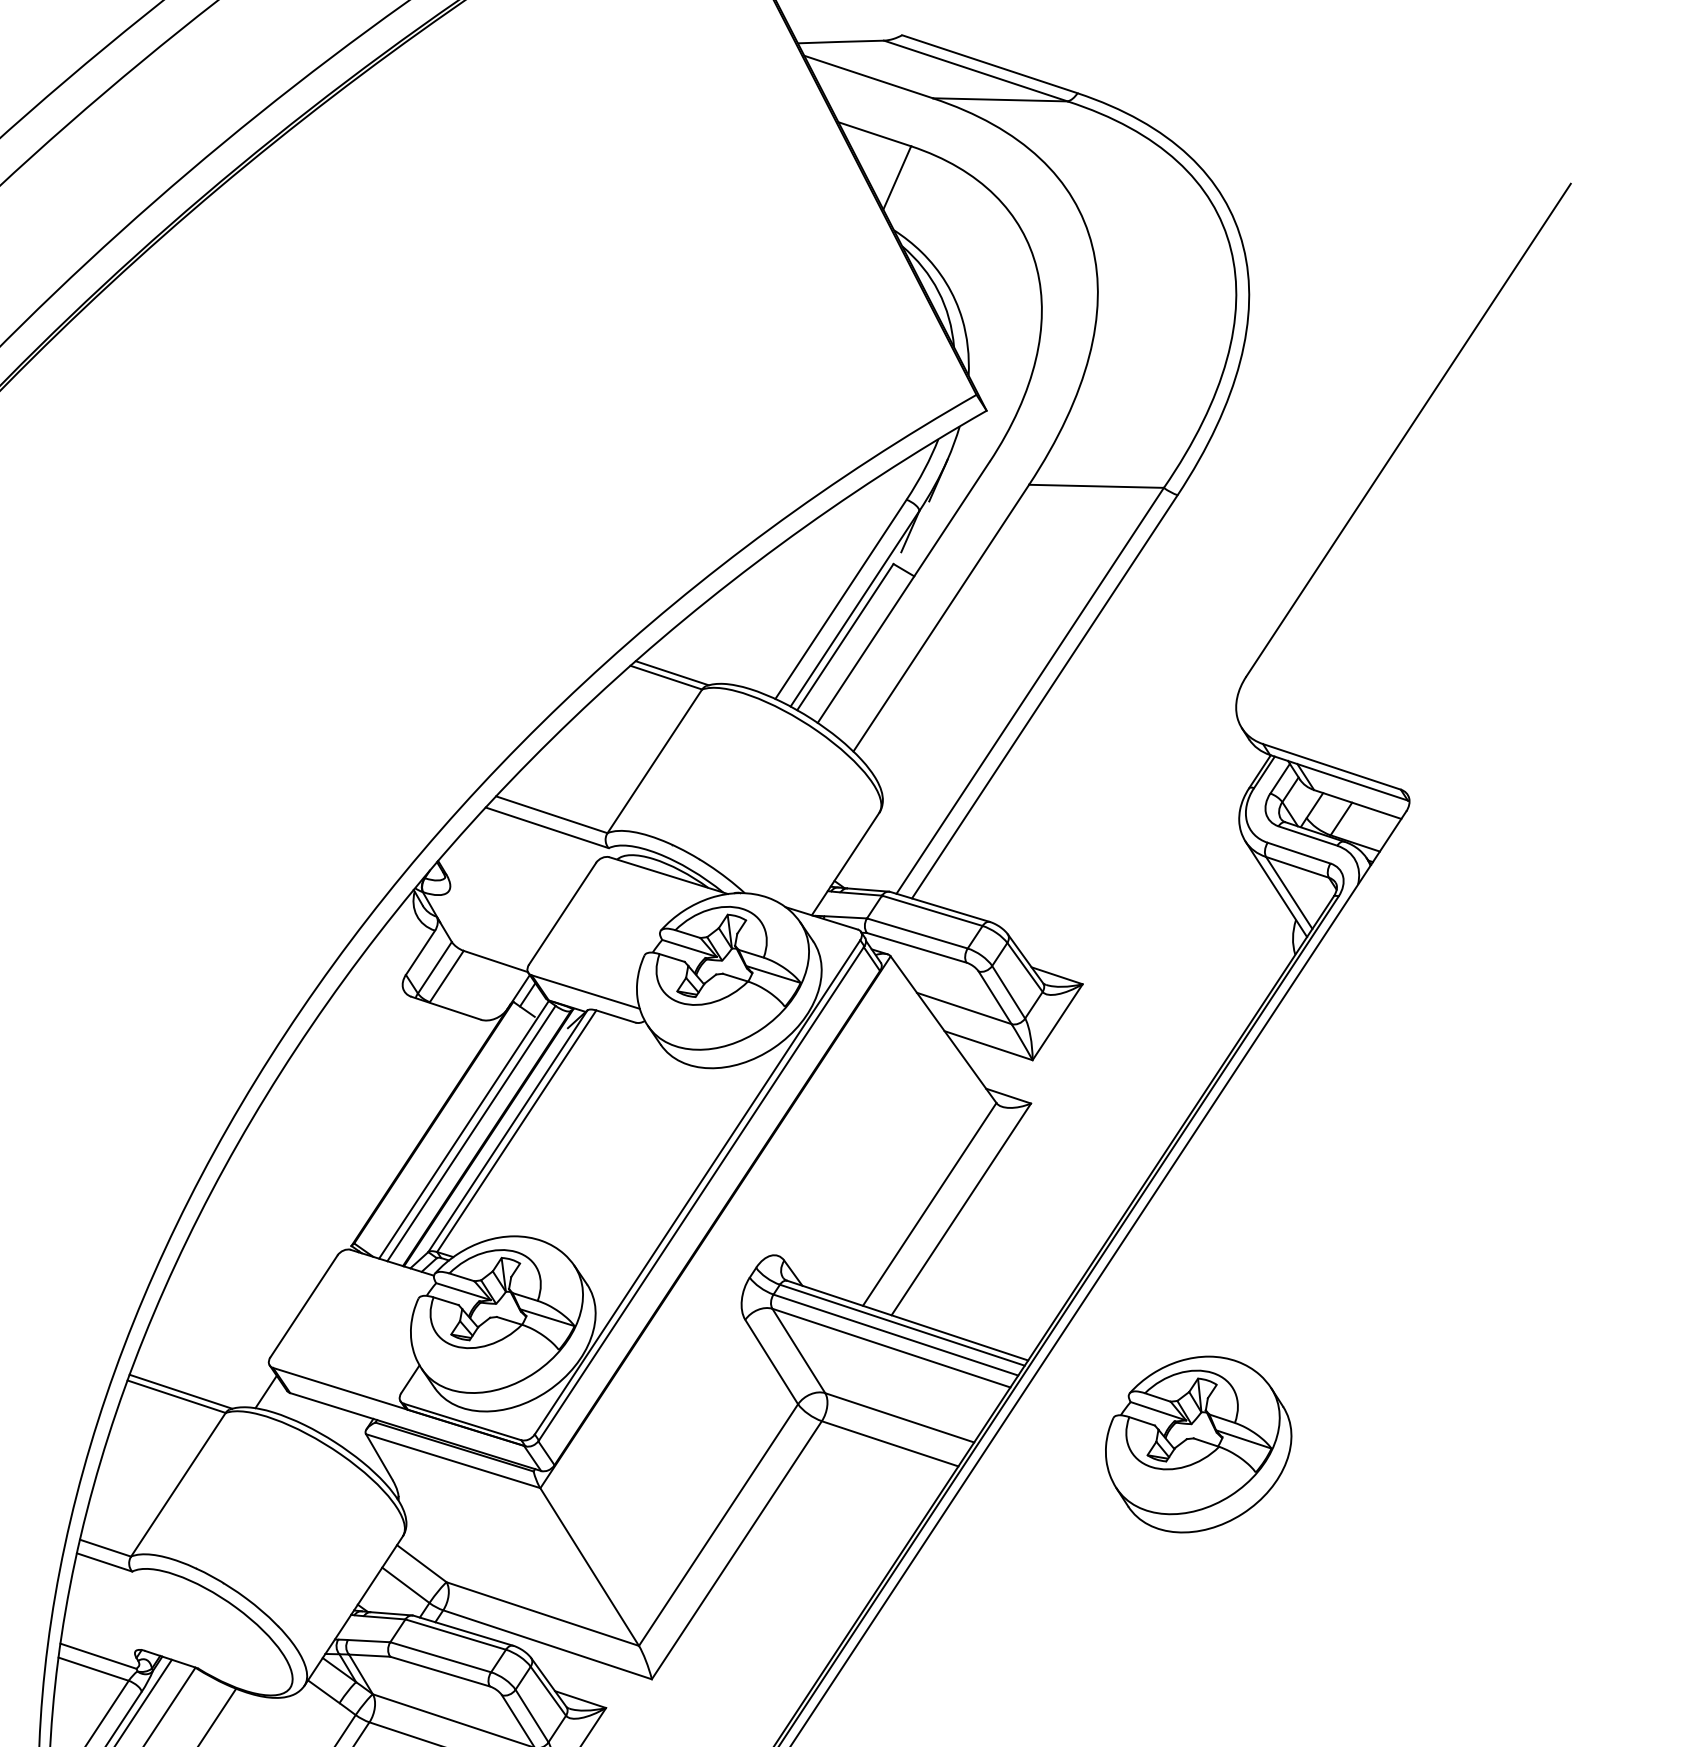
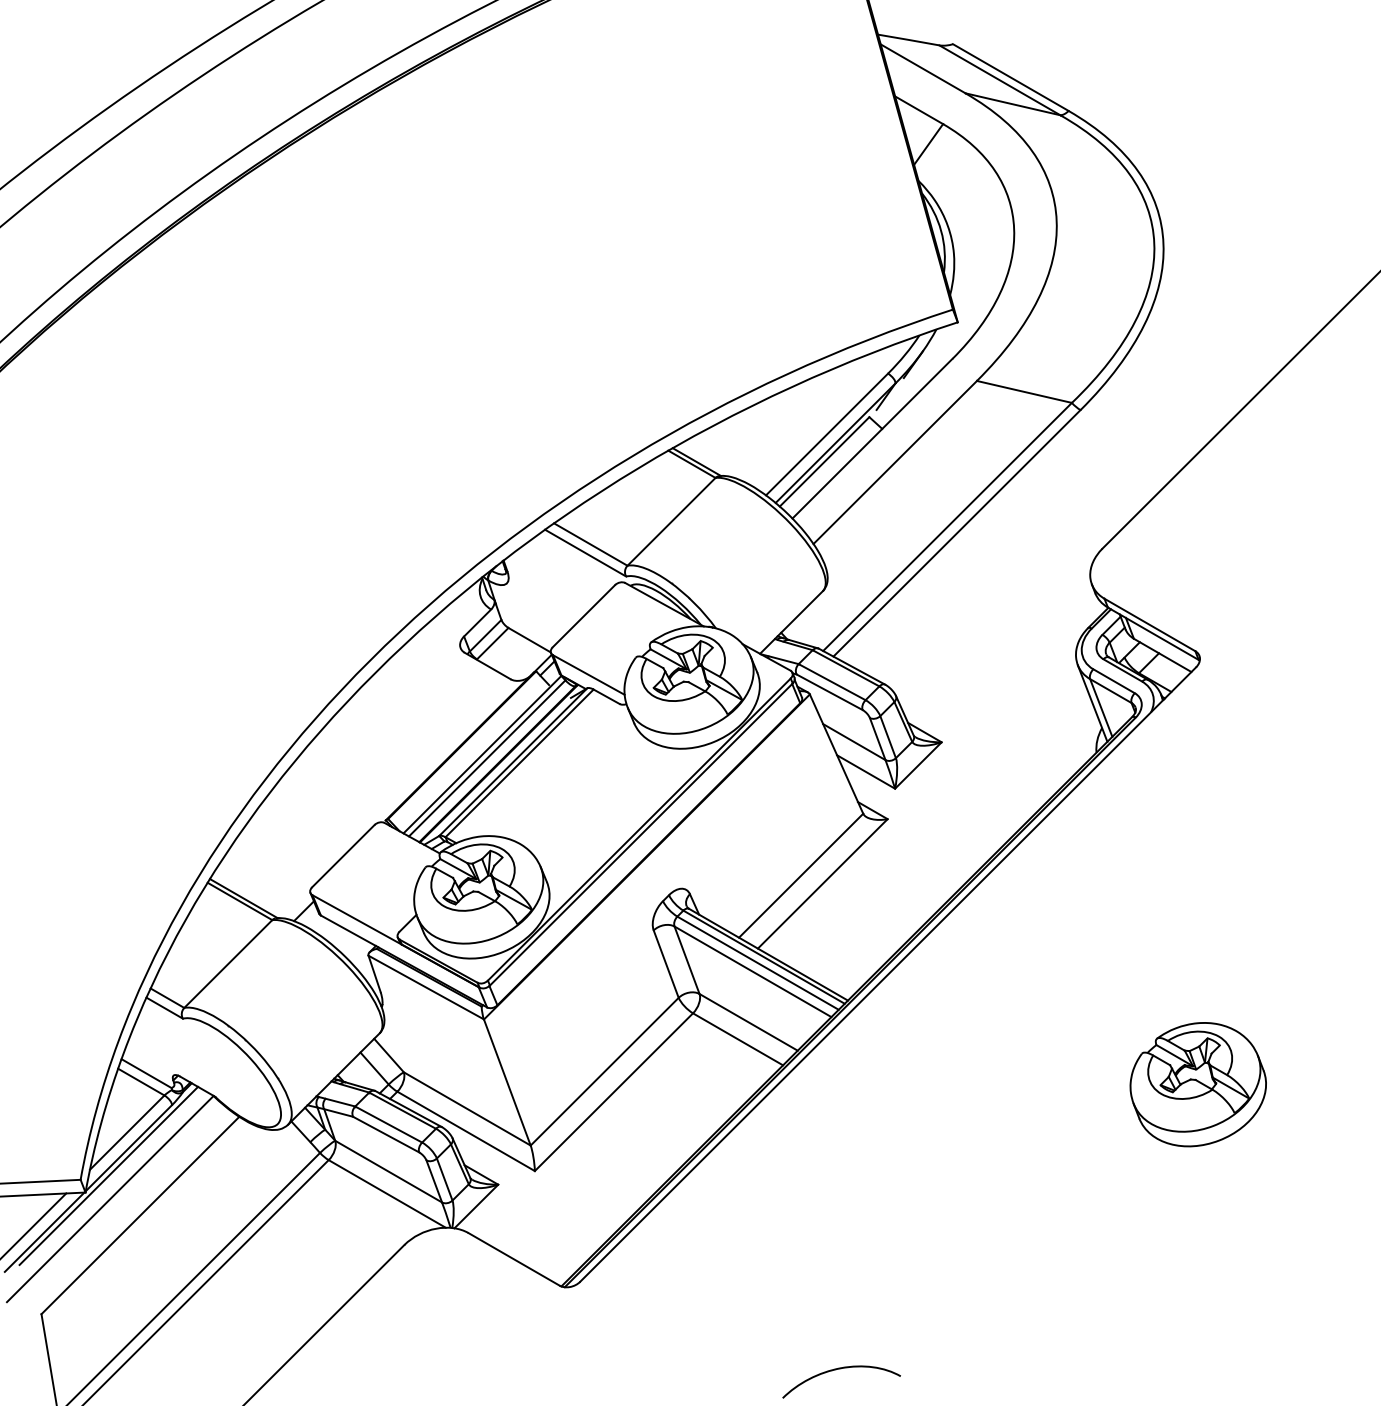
part: (1197, 1443) -> (1197, 1084), moved

